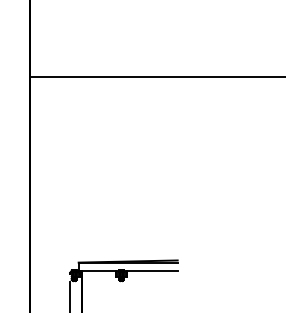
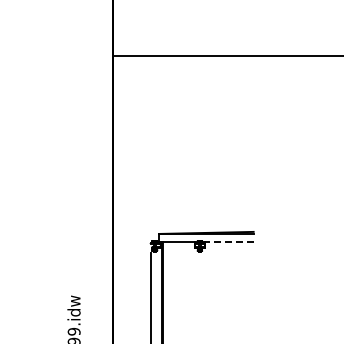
line: (150, 270) -> (227, 241), solid -> dashed

